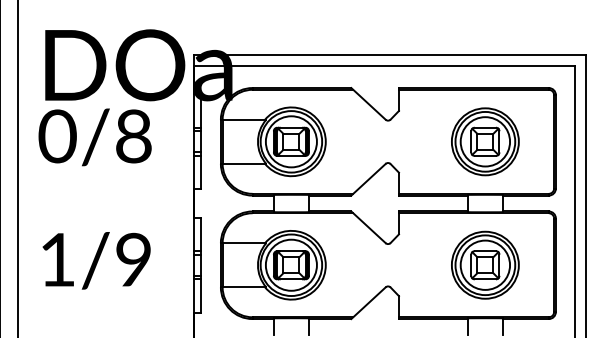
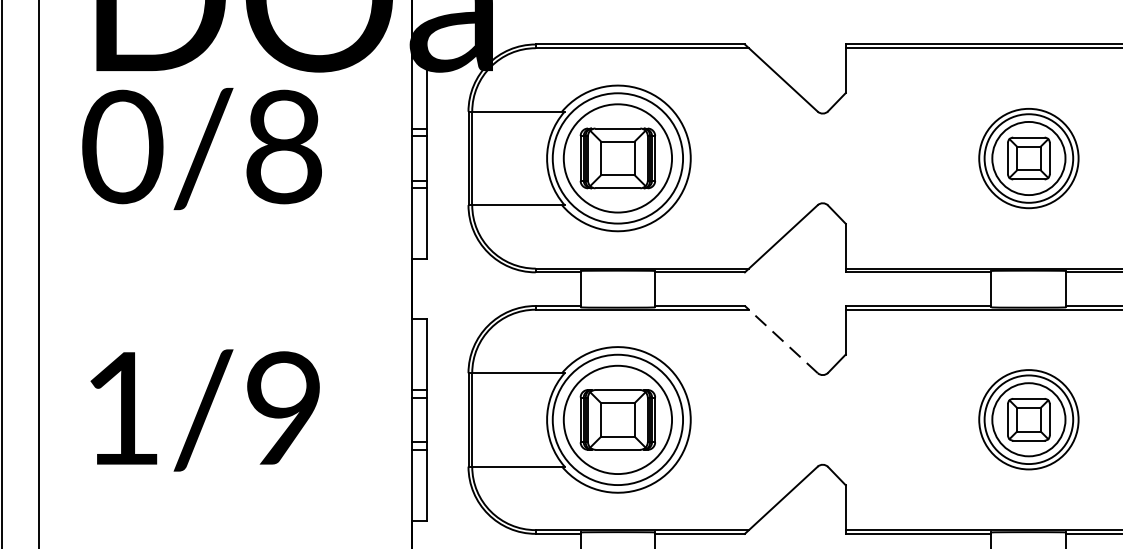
part: (485, 141) -> (1029, 157), size x0.7
line: (368, 226) -> (781, 337), solid -> dashed
part: (485, 264) -> (1029, 418), size x0.7

